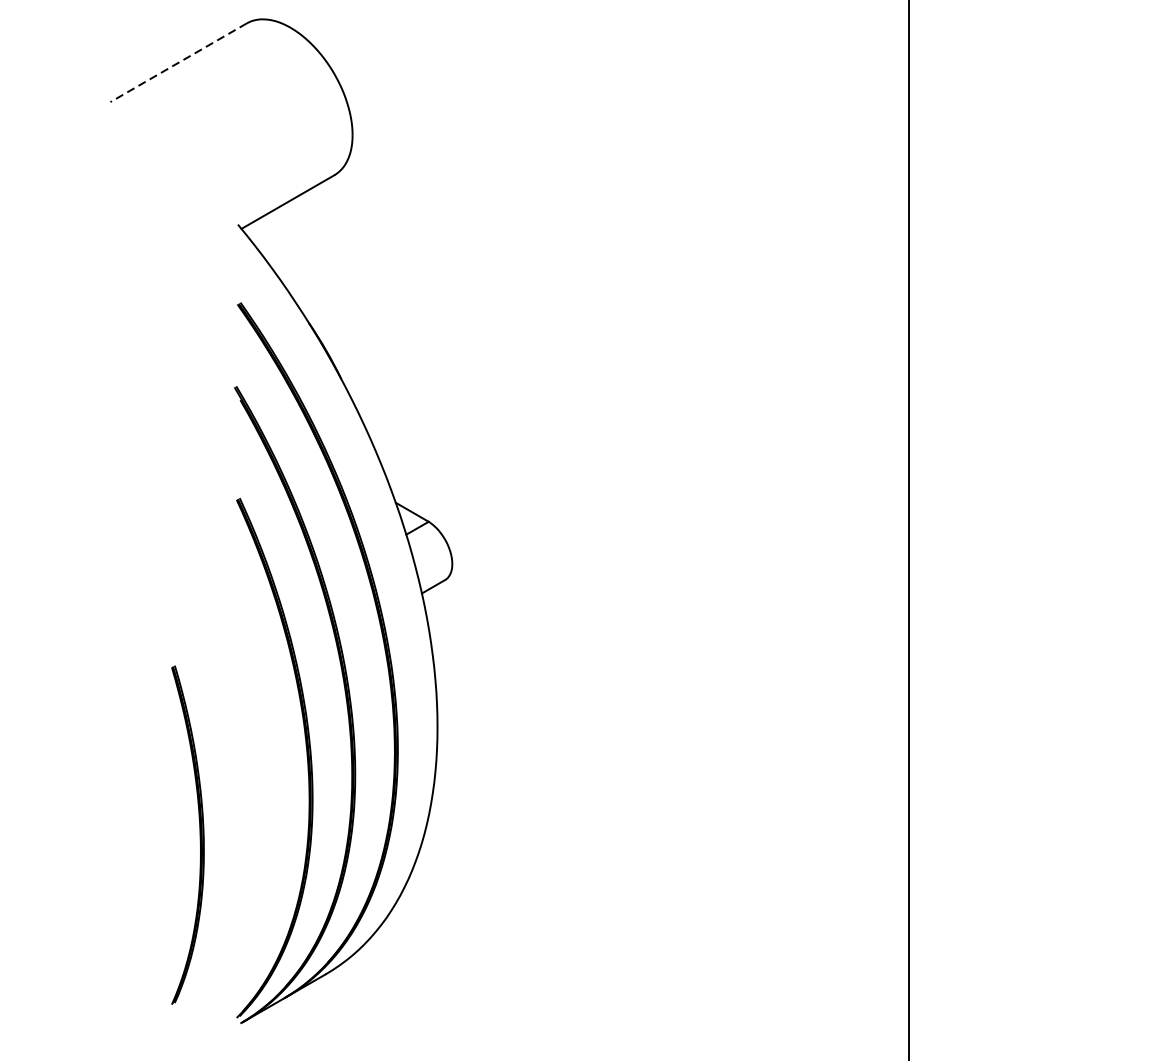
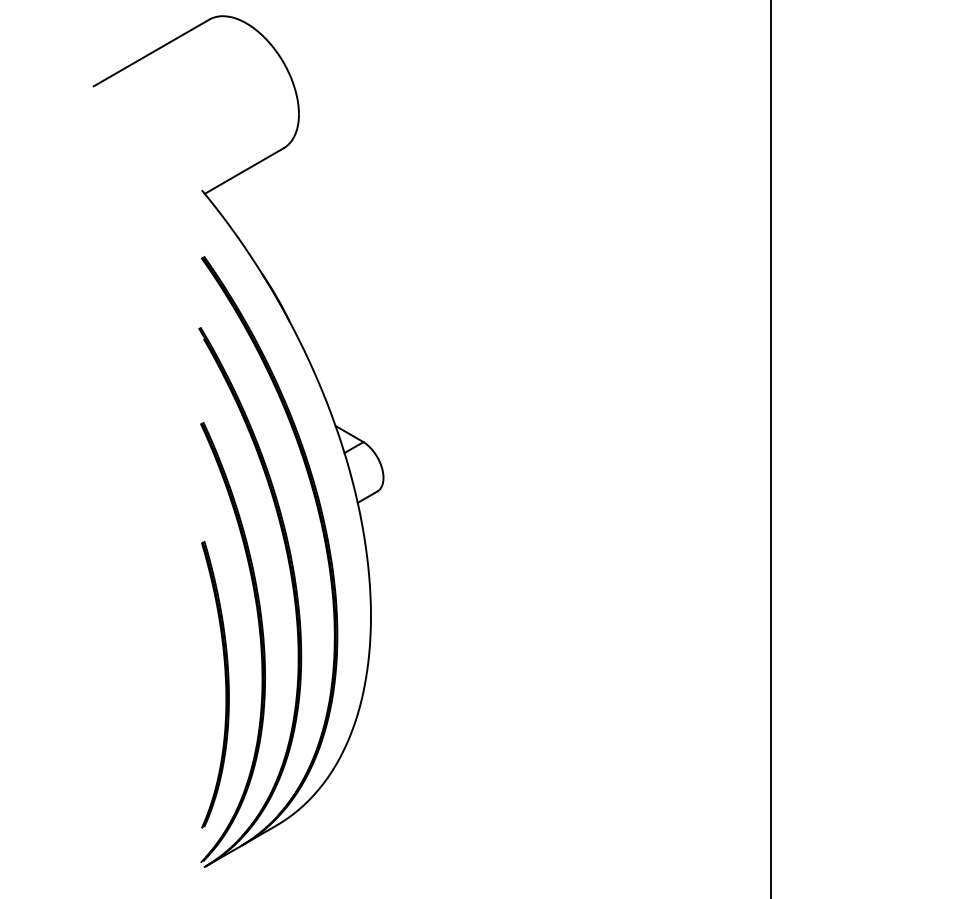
line: (178, 63) -> (151, 53), dashed -> solid
part: (199, 834) -> (225, 684), moved

